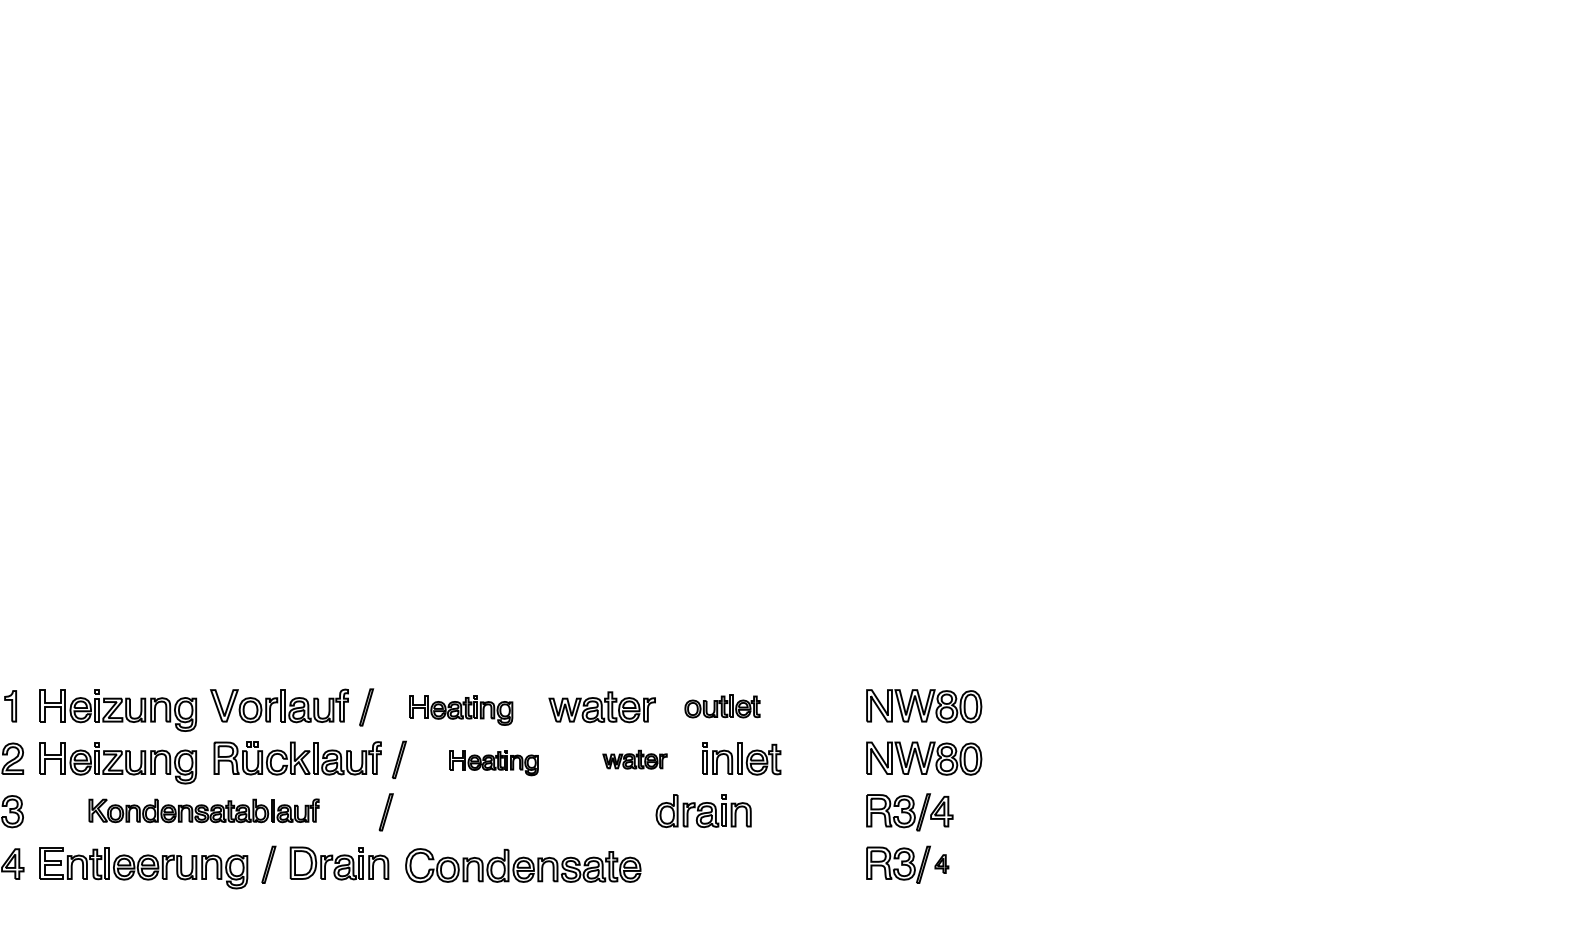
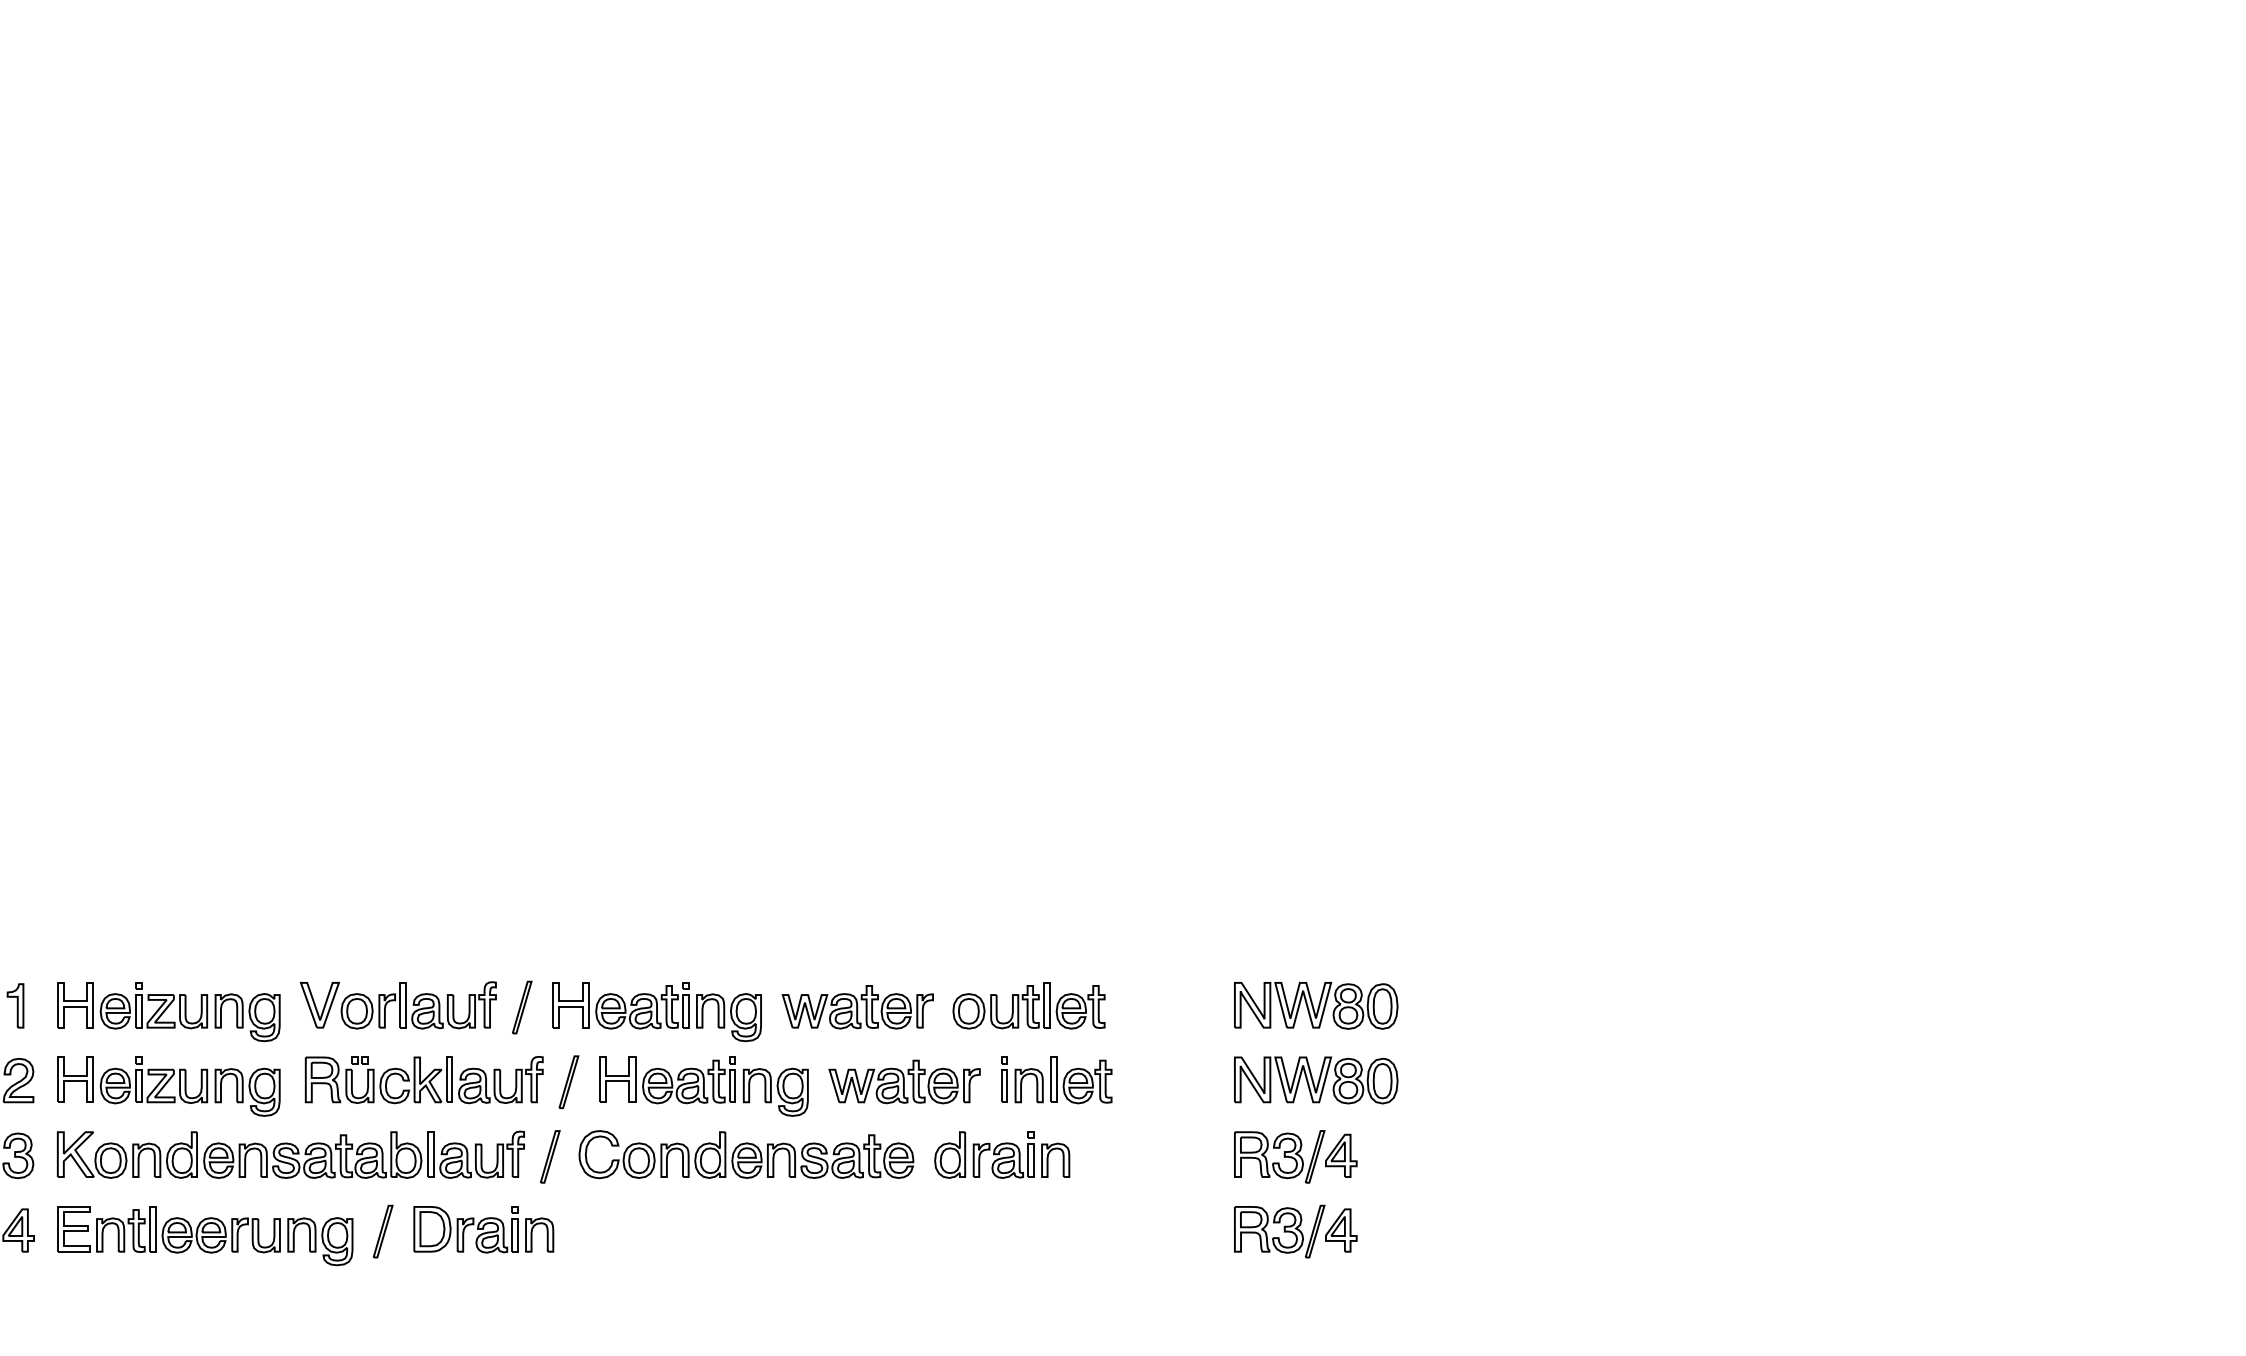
part: (722, 706) -> (1028, 1005), size x1.43
part: (460, 710) -> (656, 1012), size x1.43
part: (635, 759) -> (904, 1081), size x1.67
part: (493, 762) -> (703, 1086), size x1.67
part: (203, 810) -> (290, 1154), size x1.43
part: (941, 864) -> (1341, 1230), size x1.67
part: (523, 865) -> (746, 1154), moved

